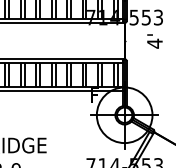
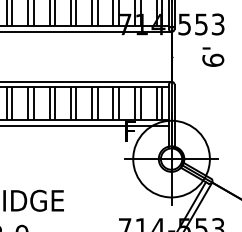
text: (155, 43) -> (213, 60), 4' -> 6'

